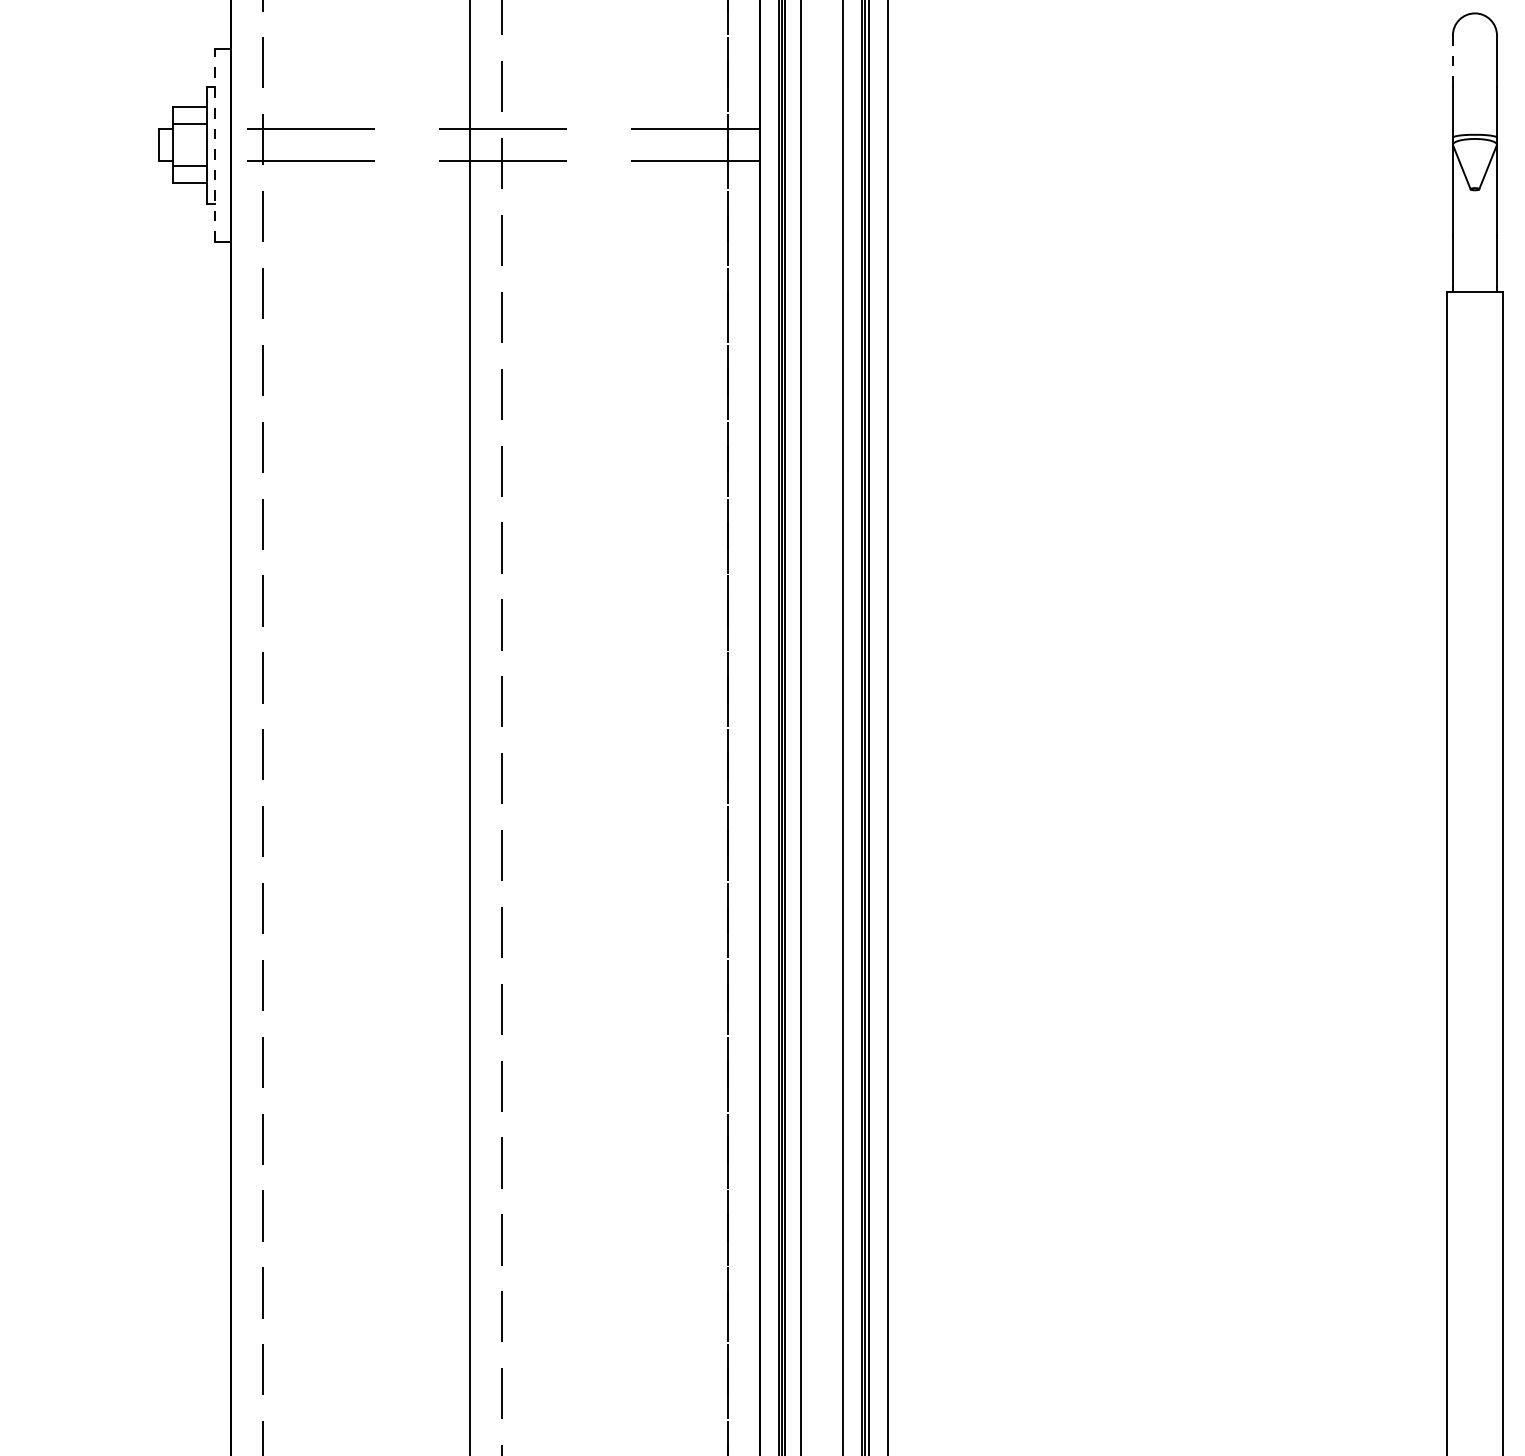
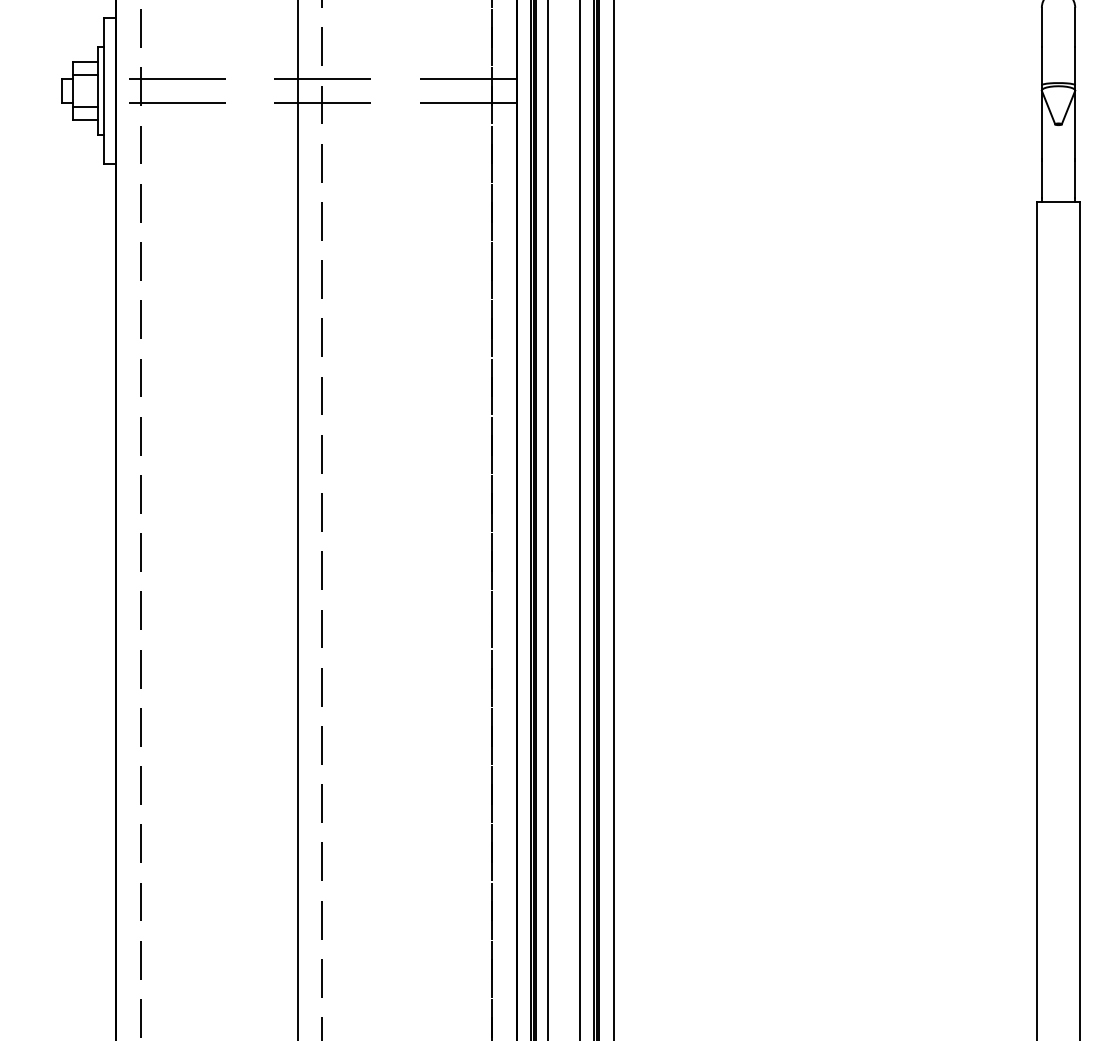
line: (1452, 61) -> (1041, 27), dashed -> solid
line: (215, 144) -> (104, 90), dashed -> solid

